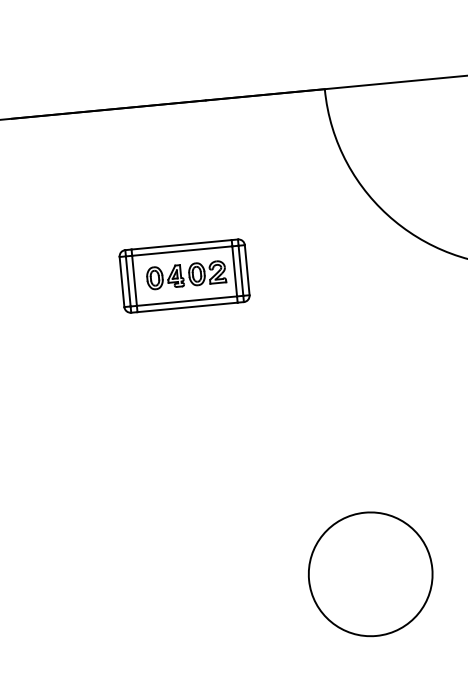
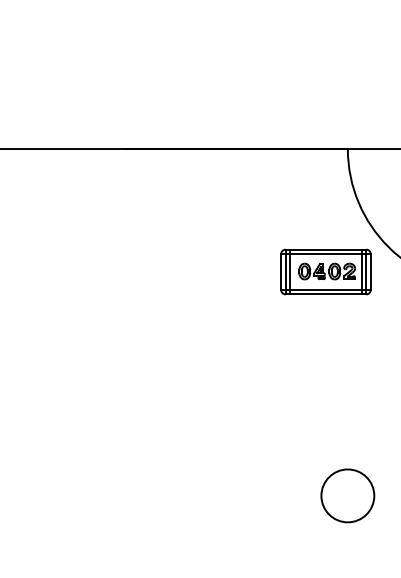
part: (183, 275) -> (325, 271), moved
circle: (370, 573) -> (347, 495), size x0.6

